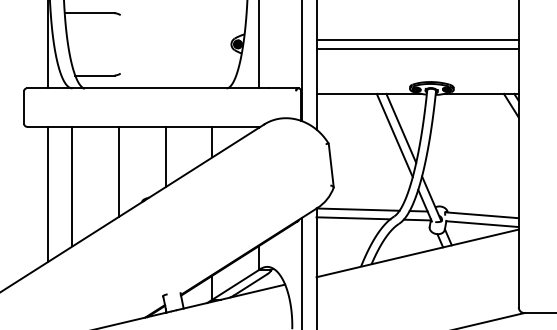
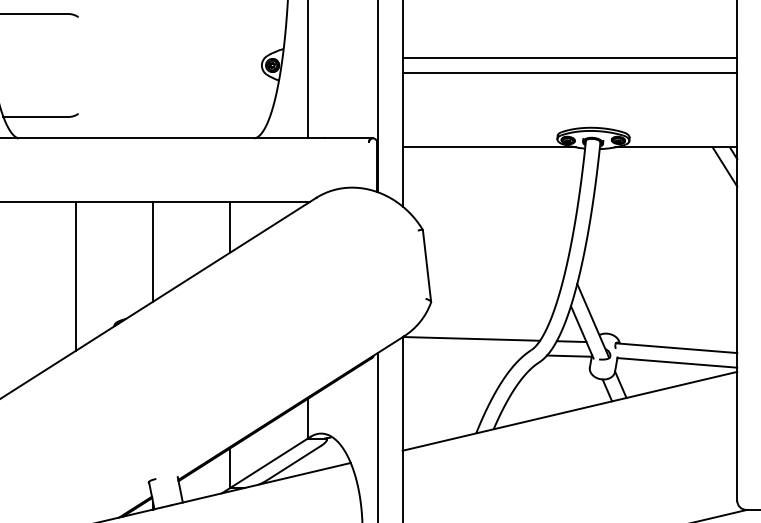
line: (401, 127) -> (543, 203), removed
line: (394, 135) -> (531, 216), removed
line: (353, 218) -> (463, 353), removed

